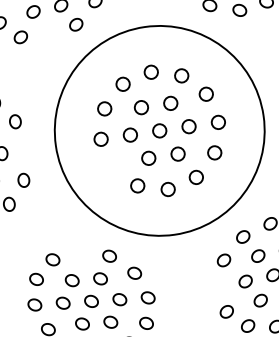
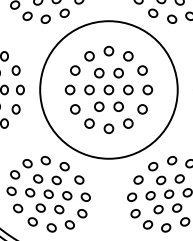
part: (48, 36) -> (45, 18), added
part: (26, 149) -> (20, 89), added
circle: (113, 167) -> (75, 109), added
part: (79, 251) -> (45, 160), added
part: (218, 286) -> (132, 196), added

